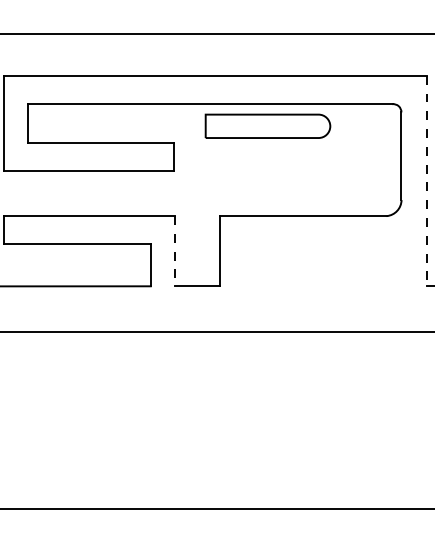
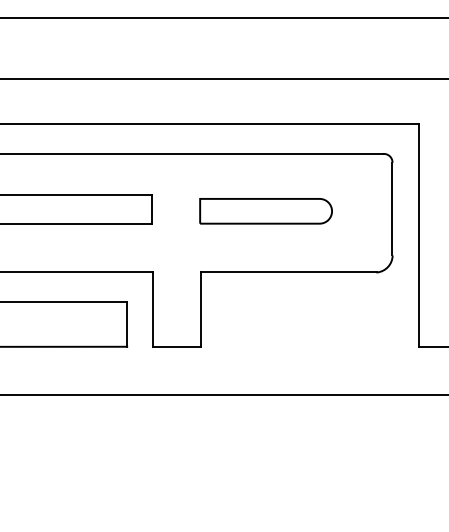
part: (267, 125) -> (265, 210), moved
line: (426, 181) -> (419, 235), dashed -> solid
line: (174, 251) -> (152, 309), dashed -> solid

